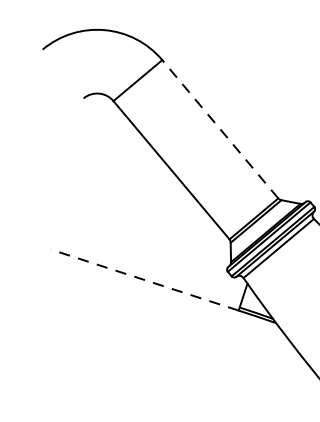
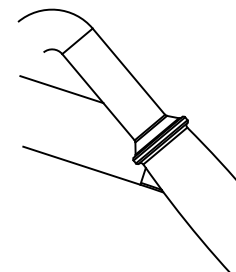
line: (219, 128) -> (128, 71), dashed -> solid
line: (112, 157) -> (61, 89), added
line: (144, 279) -> (81, 165), dashed -> solid

